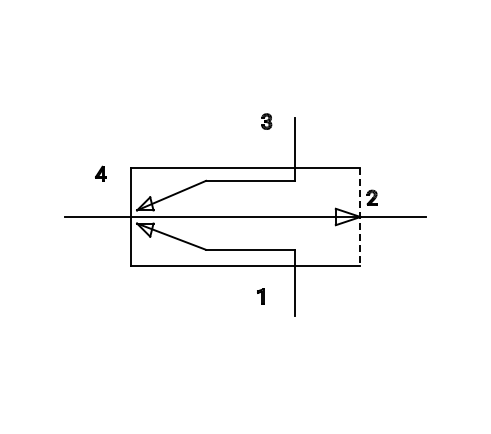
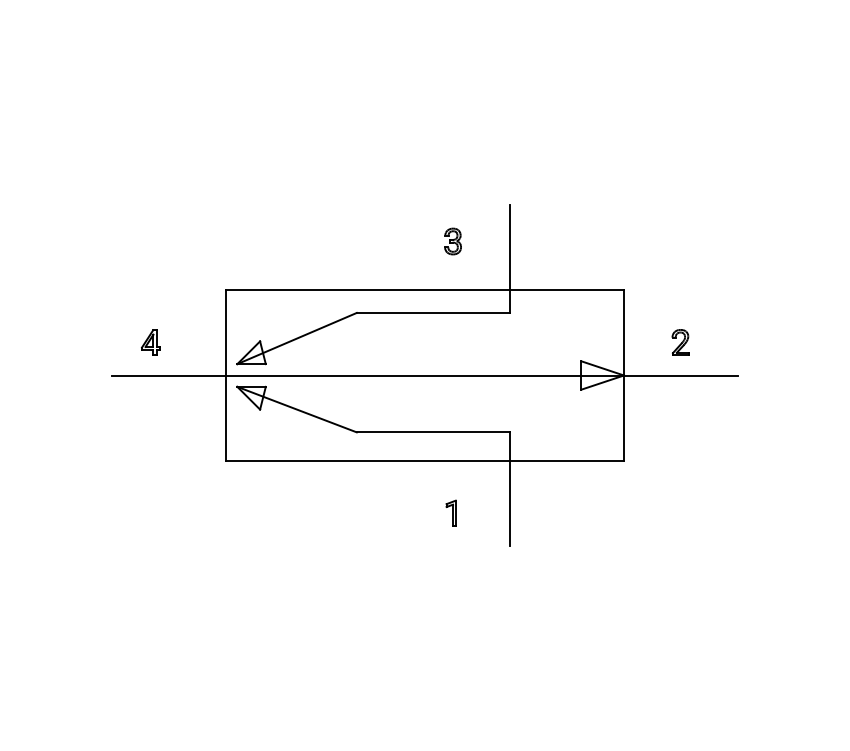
part: (266, 121) -> (452, 241), moved
part: (100, 173) -> (149, 341), moved
part: (371, 197) -> (679, 341), moved
line: (360, 217) -> (624, 376), dashed -> solid

